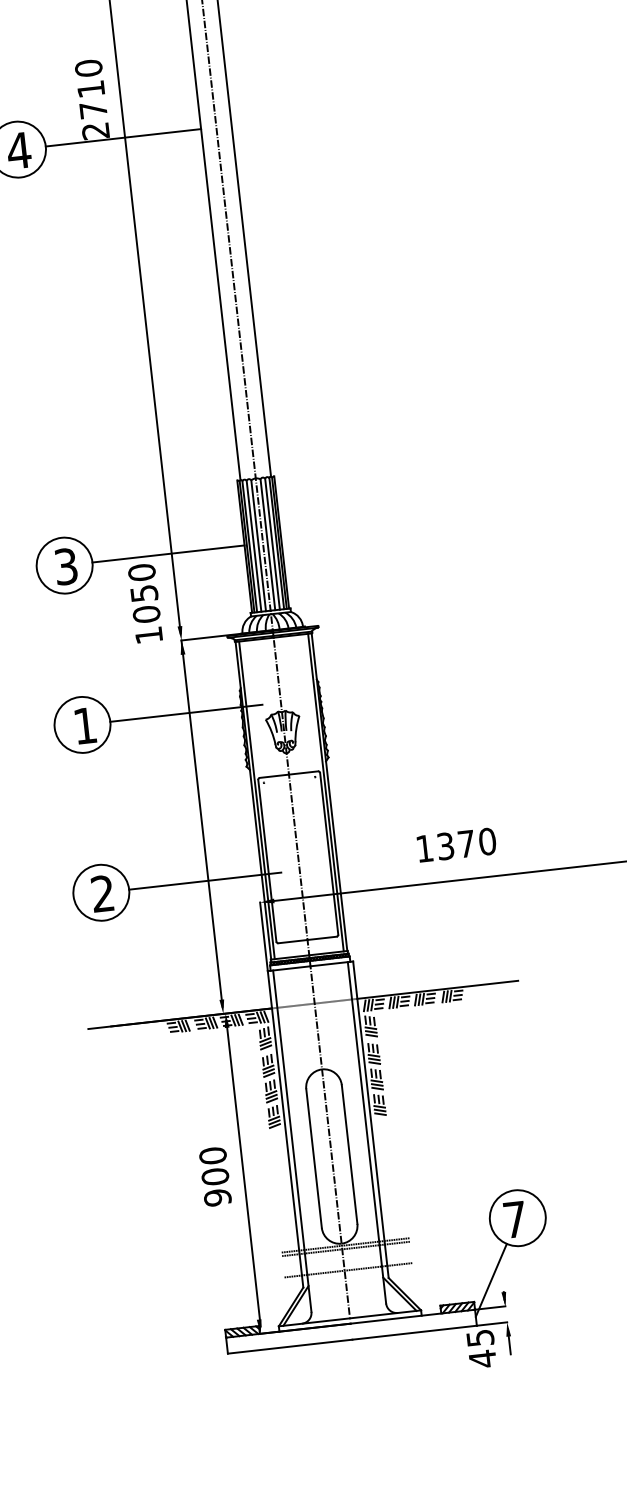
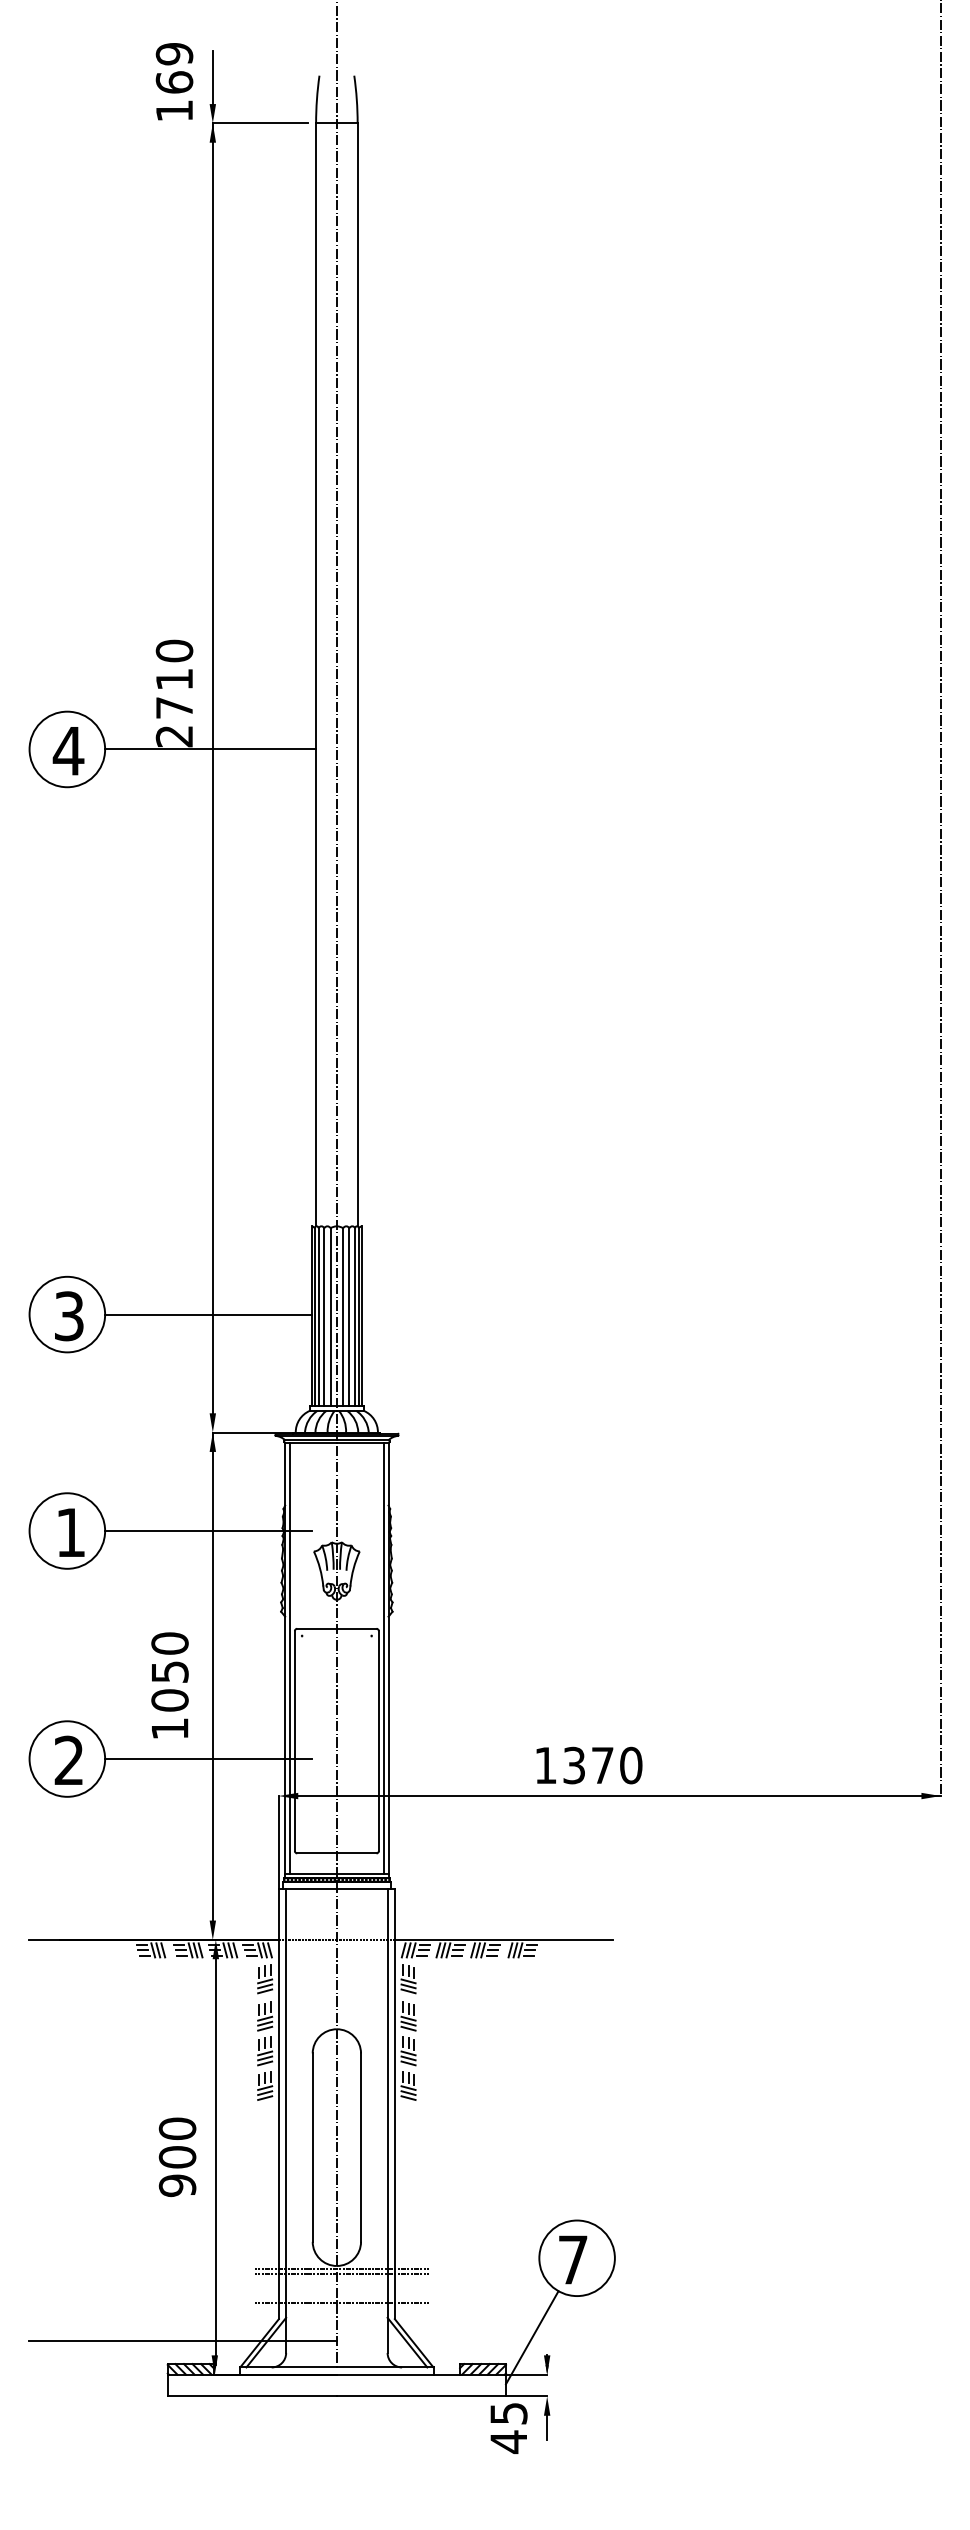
text: (145, 603) -> (169, 1685), moved
text: (456, 845) -> (589, 1765), moved
line: (234, 1311) -> (182, 2340), added

